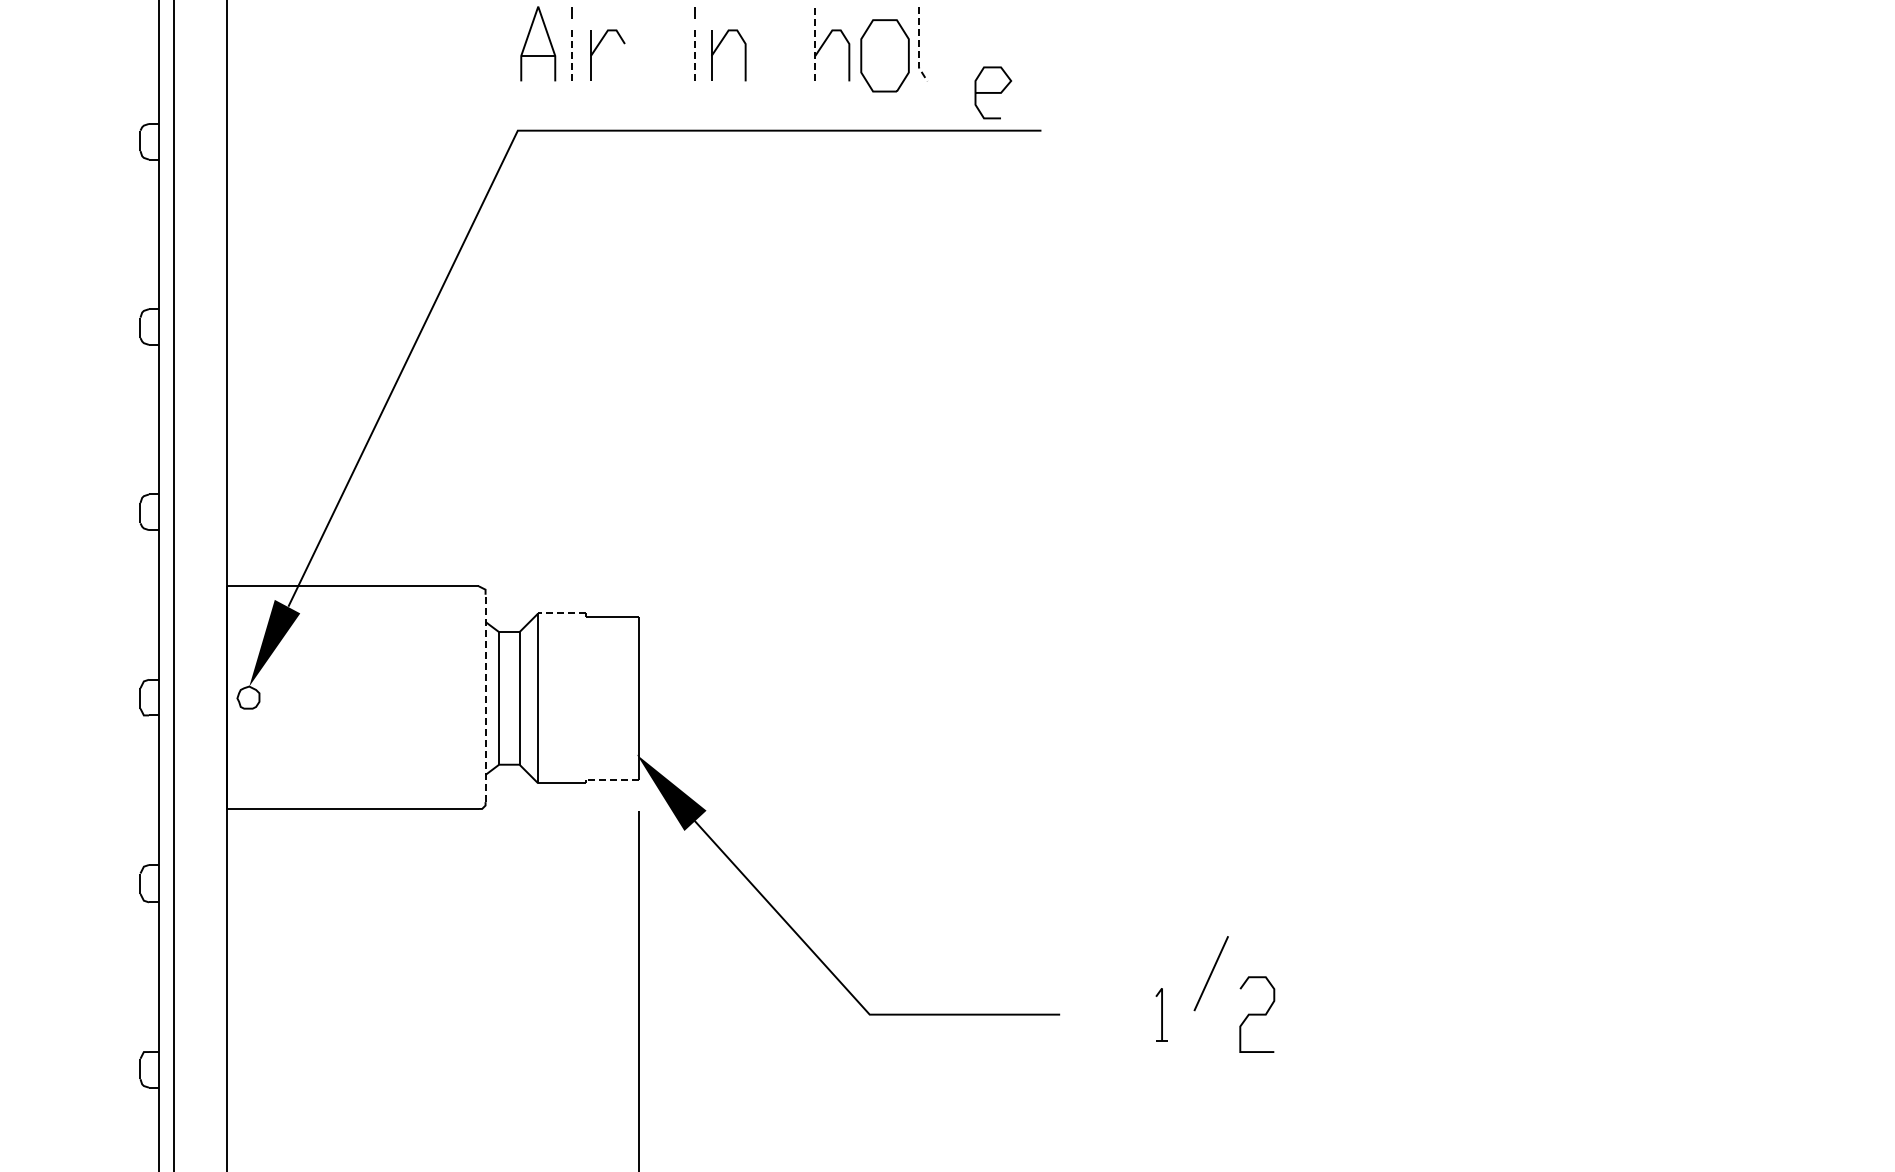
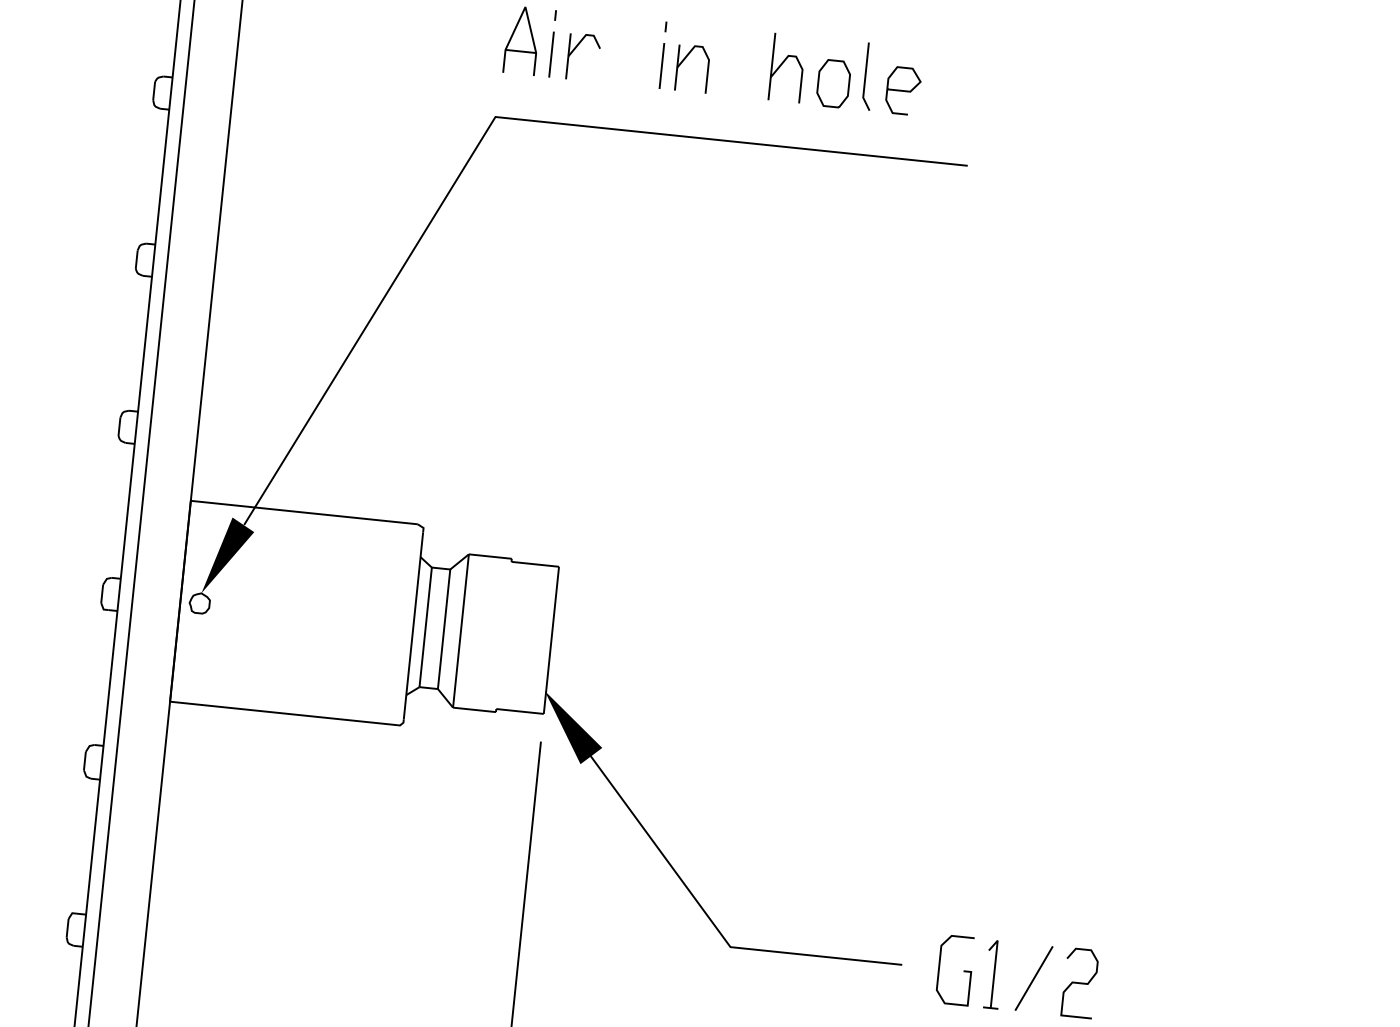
line: (815, 43) -> (772, 66), dashed -> solid
line: (919, 46) -> (865, 78), dashed -> solid
line: (572, 55) -> (551, 54), dashed -> solid
line: (694, 55) -> (661, 65), dashed -> solid
part: (884, 55) -> (833, 83), size x0.71
curve: (993, 92) -> (903, 90), moved
line: (562, 613) -> (490, 556), dashed -> solid
line: (485, 698) -> (413, 626), dashed -> solid
line: (611, 780) -> (519, 711), dashed -> solid
line: (1210, 973) -> (1033, 978), moved
curve: (1128, 1014) -> (963, 971), added
part: (1161, 1014) -> (993, 974), size x1.43

